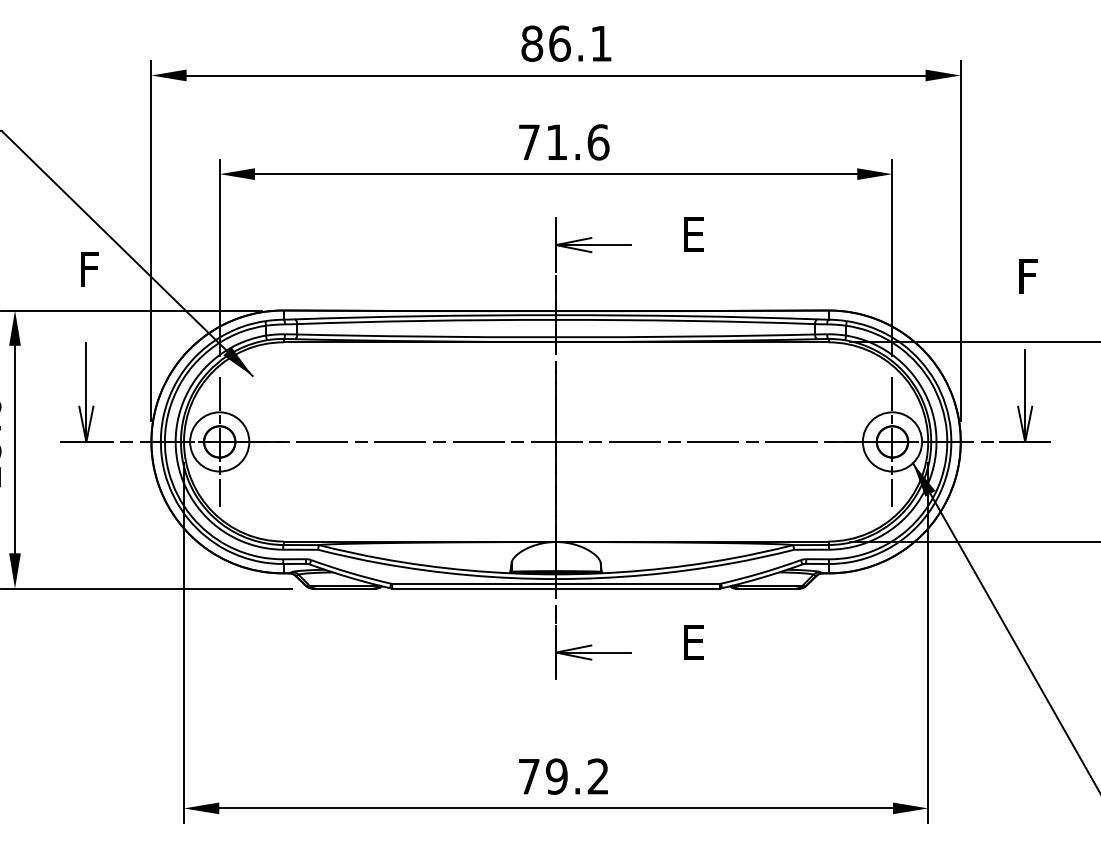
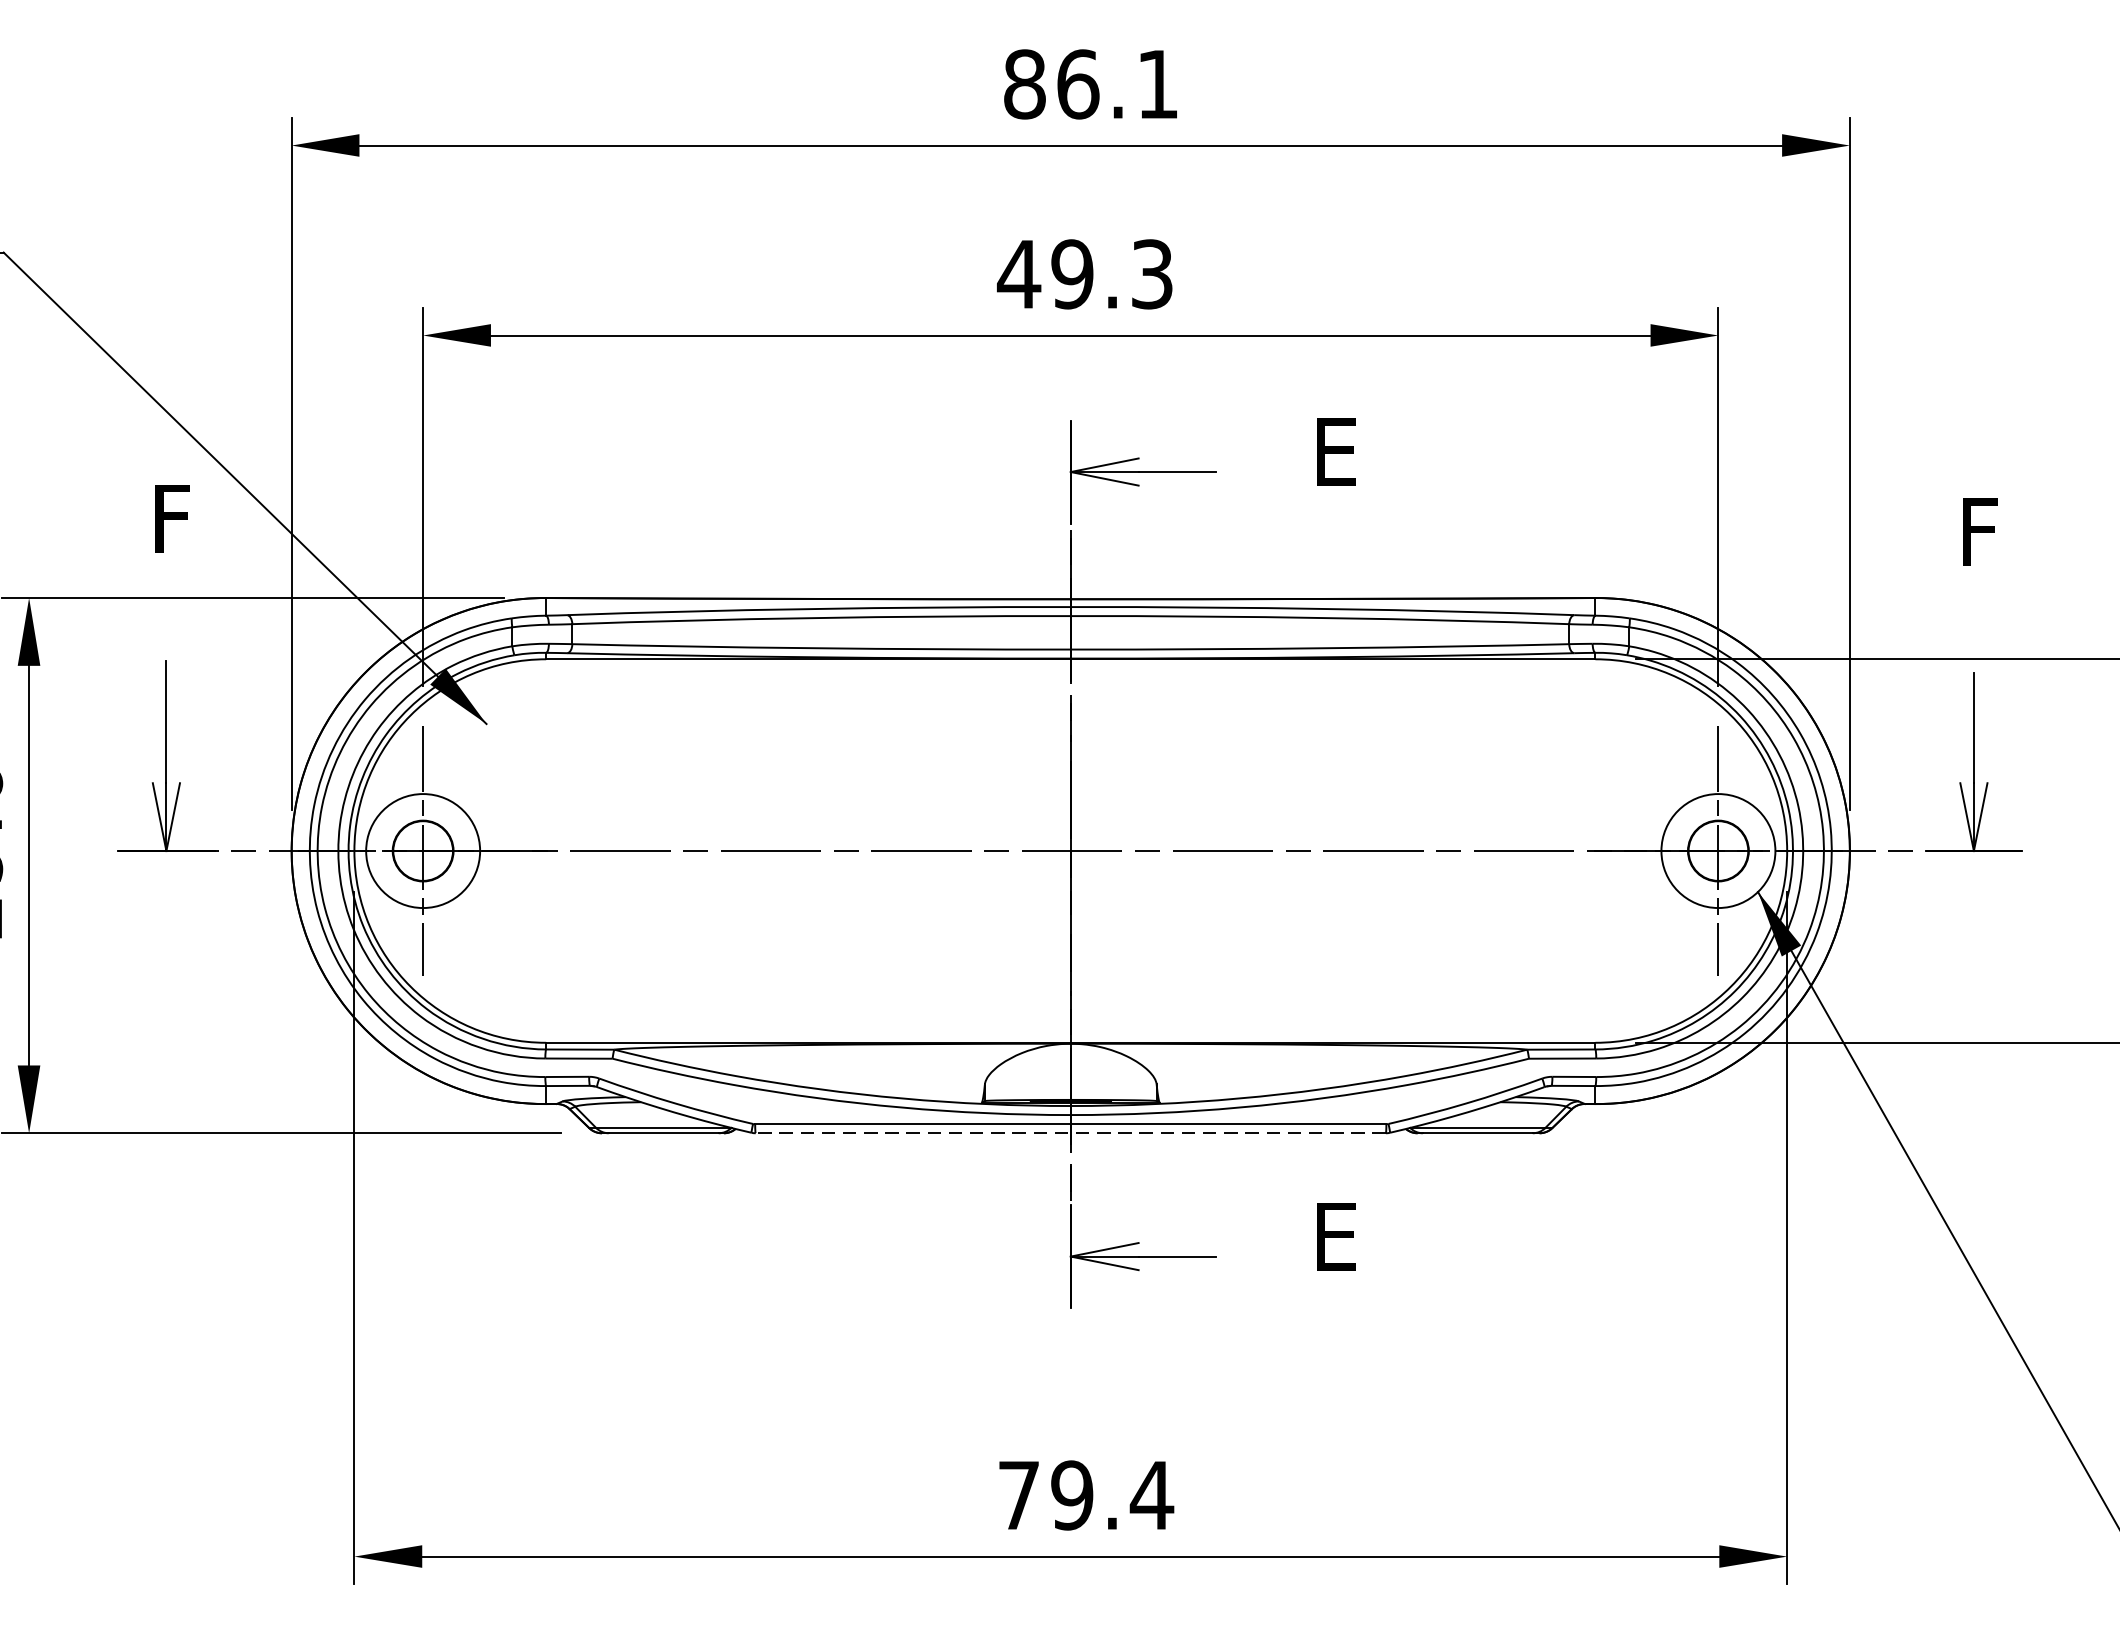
text: (563, 142) -> (1085, 274), 71.6 -> 49.3
line: (556, 588) -> (1071, 1133), solid -> dashed
text: (597, 776) -> (1150, 1495), 79.2 -> 79.4

